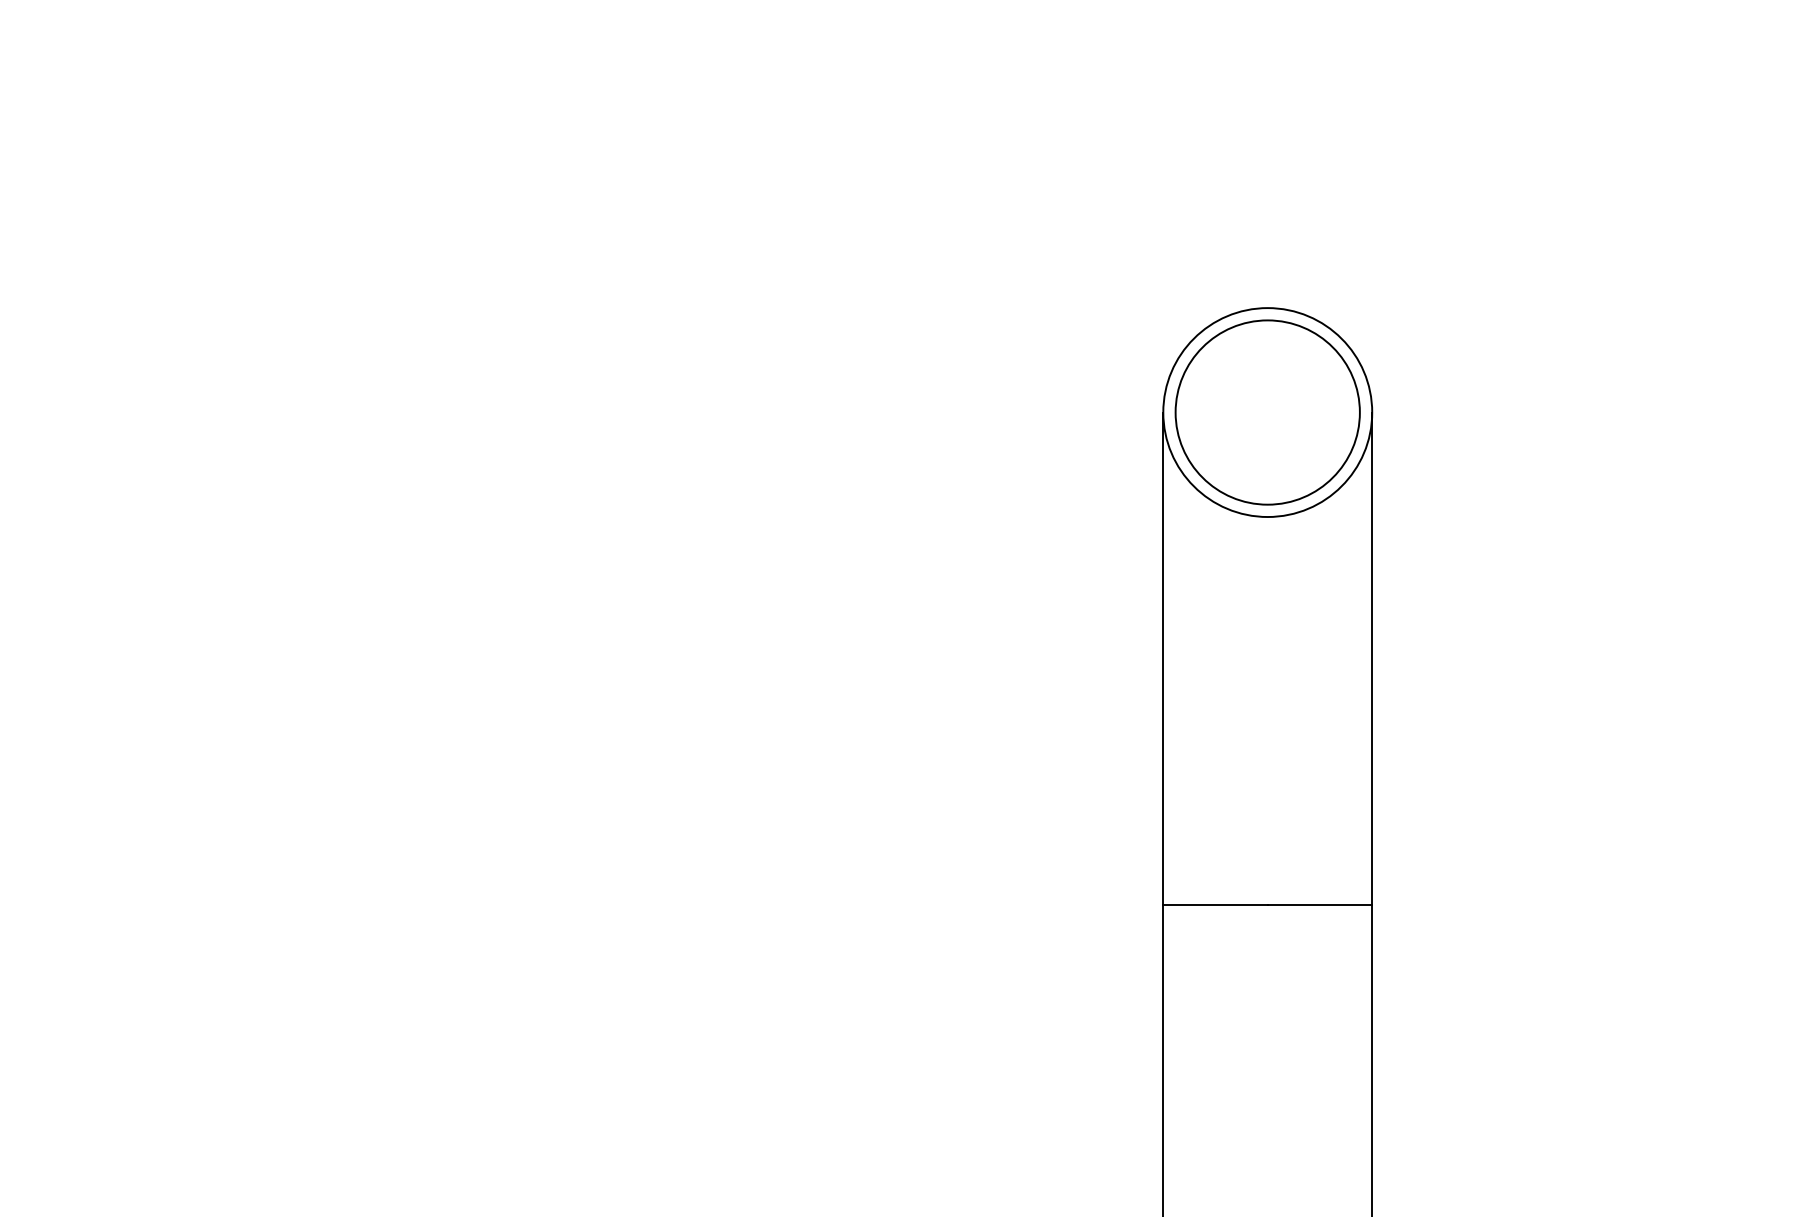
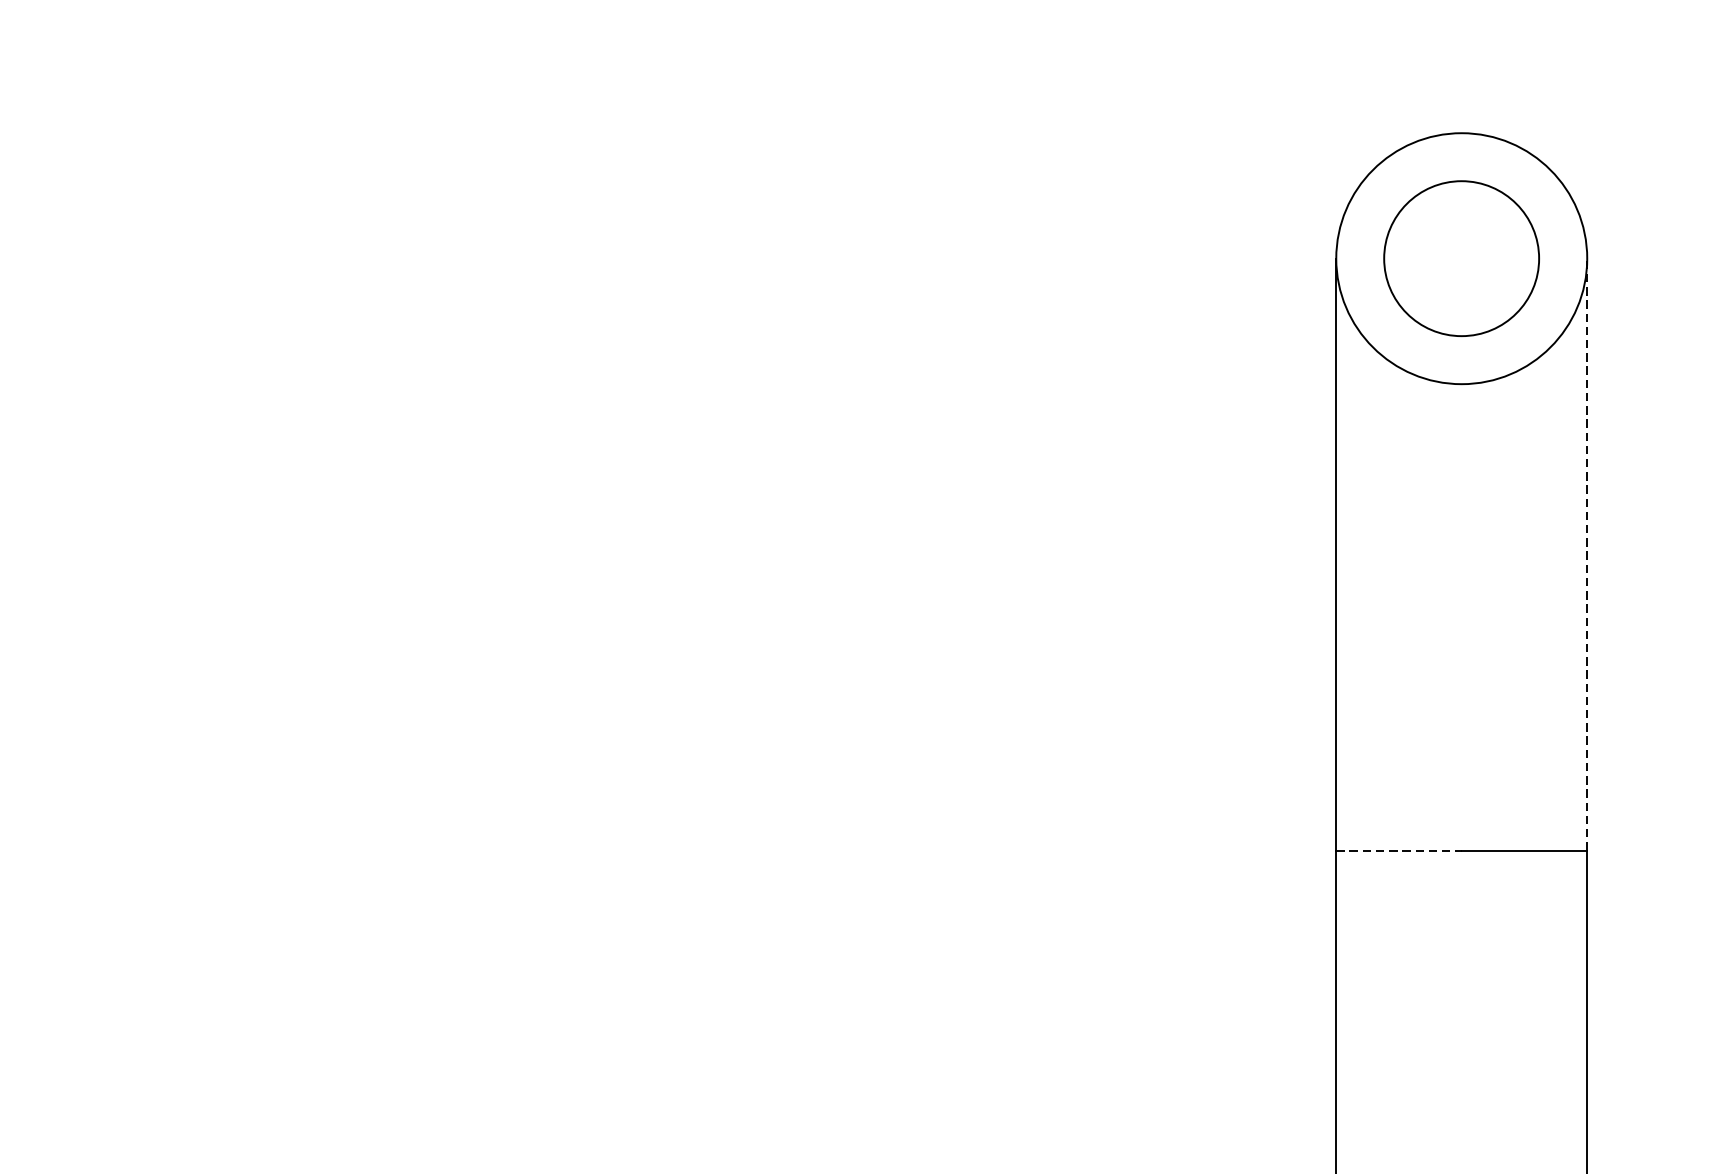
circle: (1267, 412) -> (1461, 258), size x0.7
line: (1372, 658) -> (1587, 554), solid -> dashed
line: (1216, 905) -> (1400, 850), solid -> dashed

